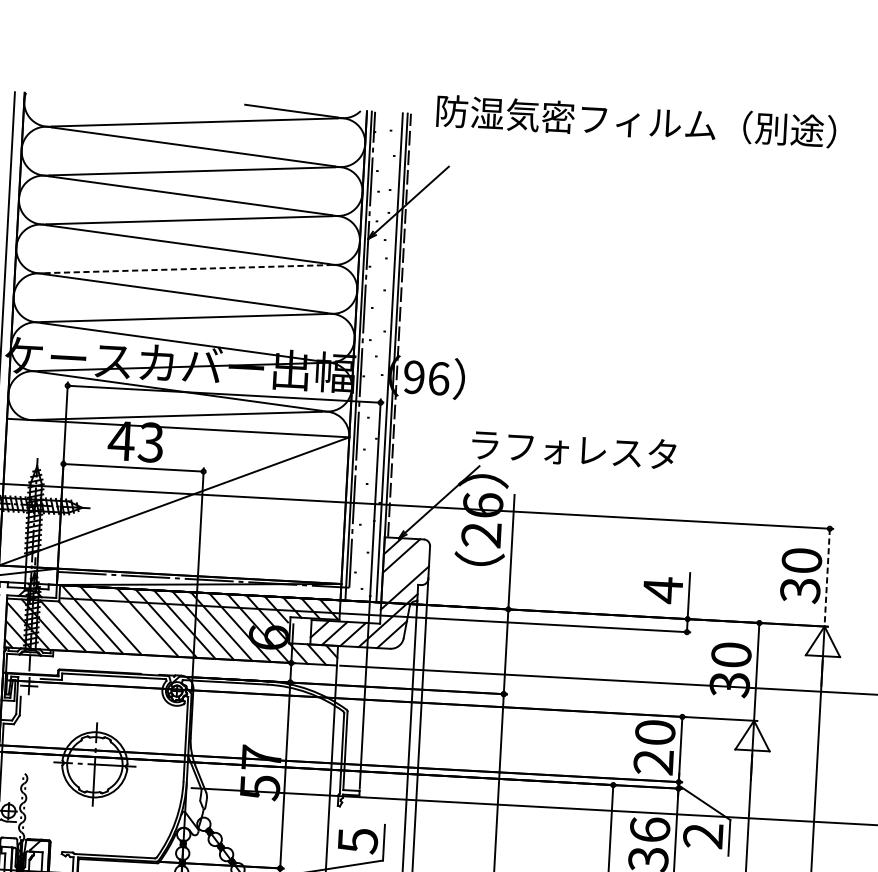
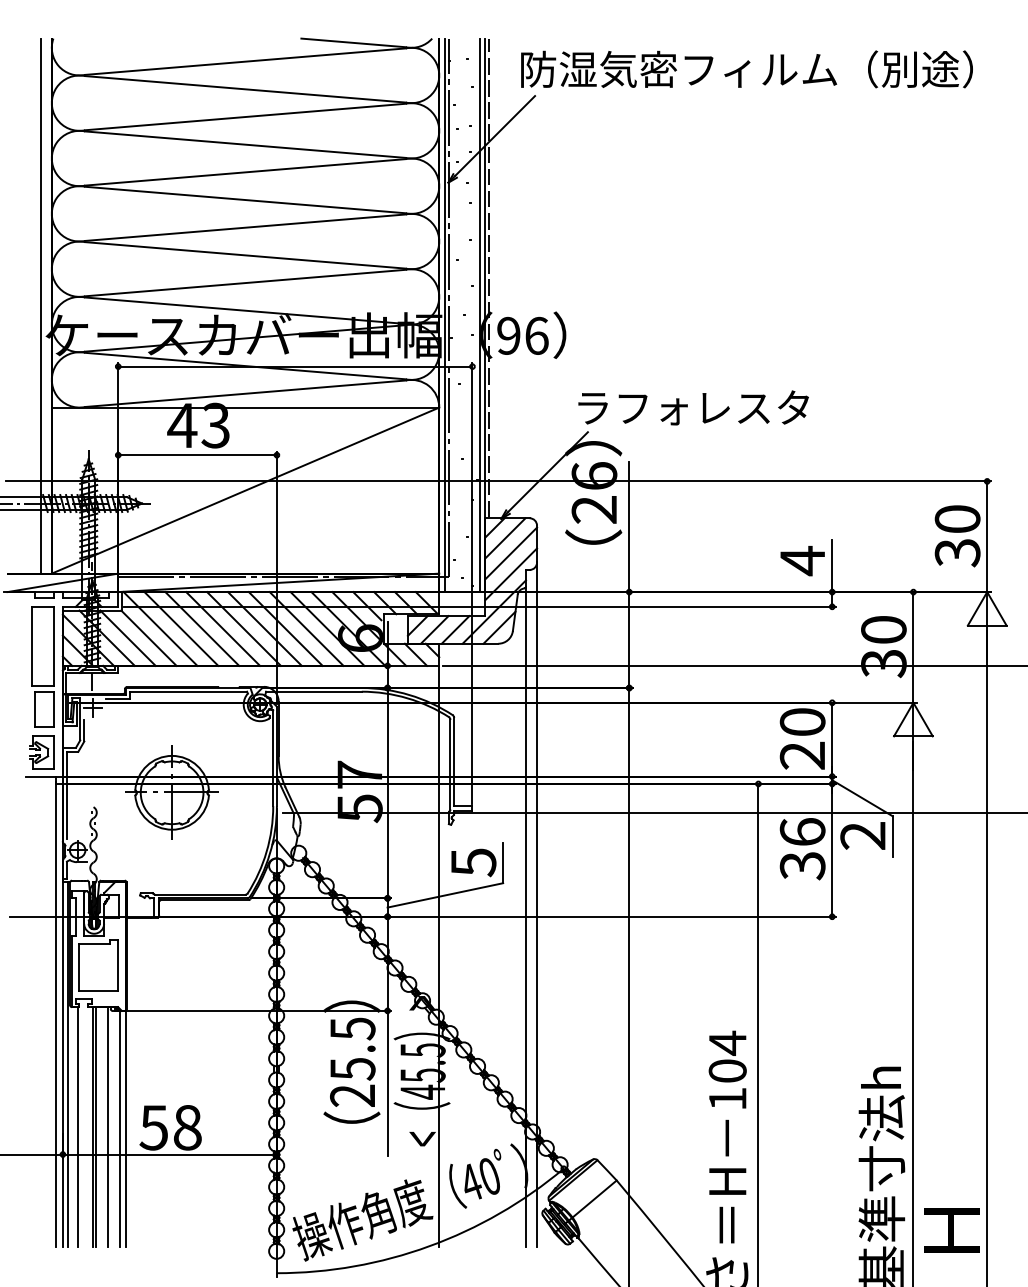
text: (635, 121) -> (746, 69), moved
line: (186, 268) -> (245, 227), dashed -> solid
line: (406, 569) -> (511, 553), added
line: (827, 578) -> (987, 537), dashed -> solid
line: (129, 621) -> (202, 628), added

